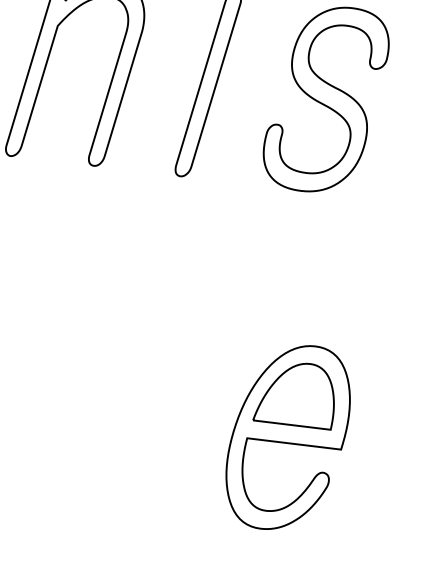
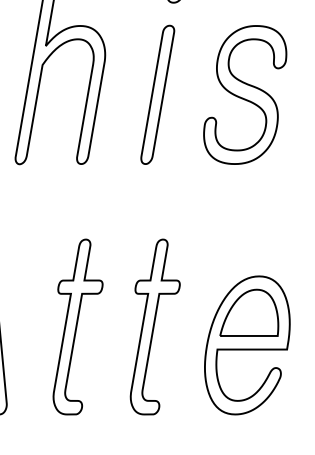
part: (62, 384) -> (77, 326), added
part: (166, 396) -> (154, 326), added

